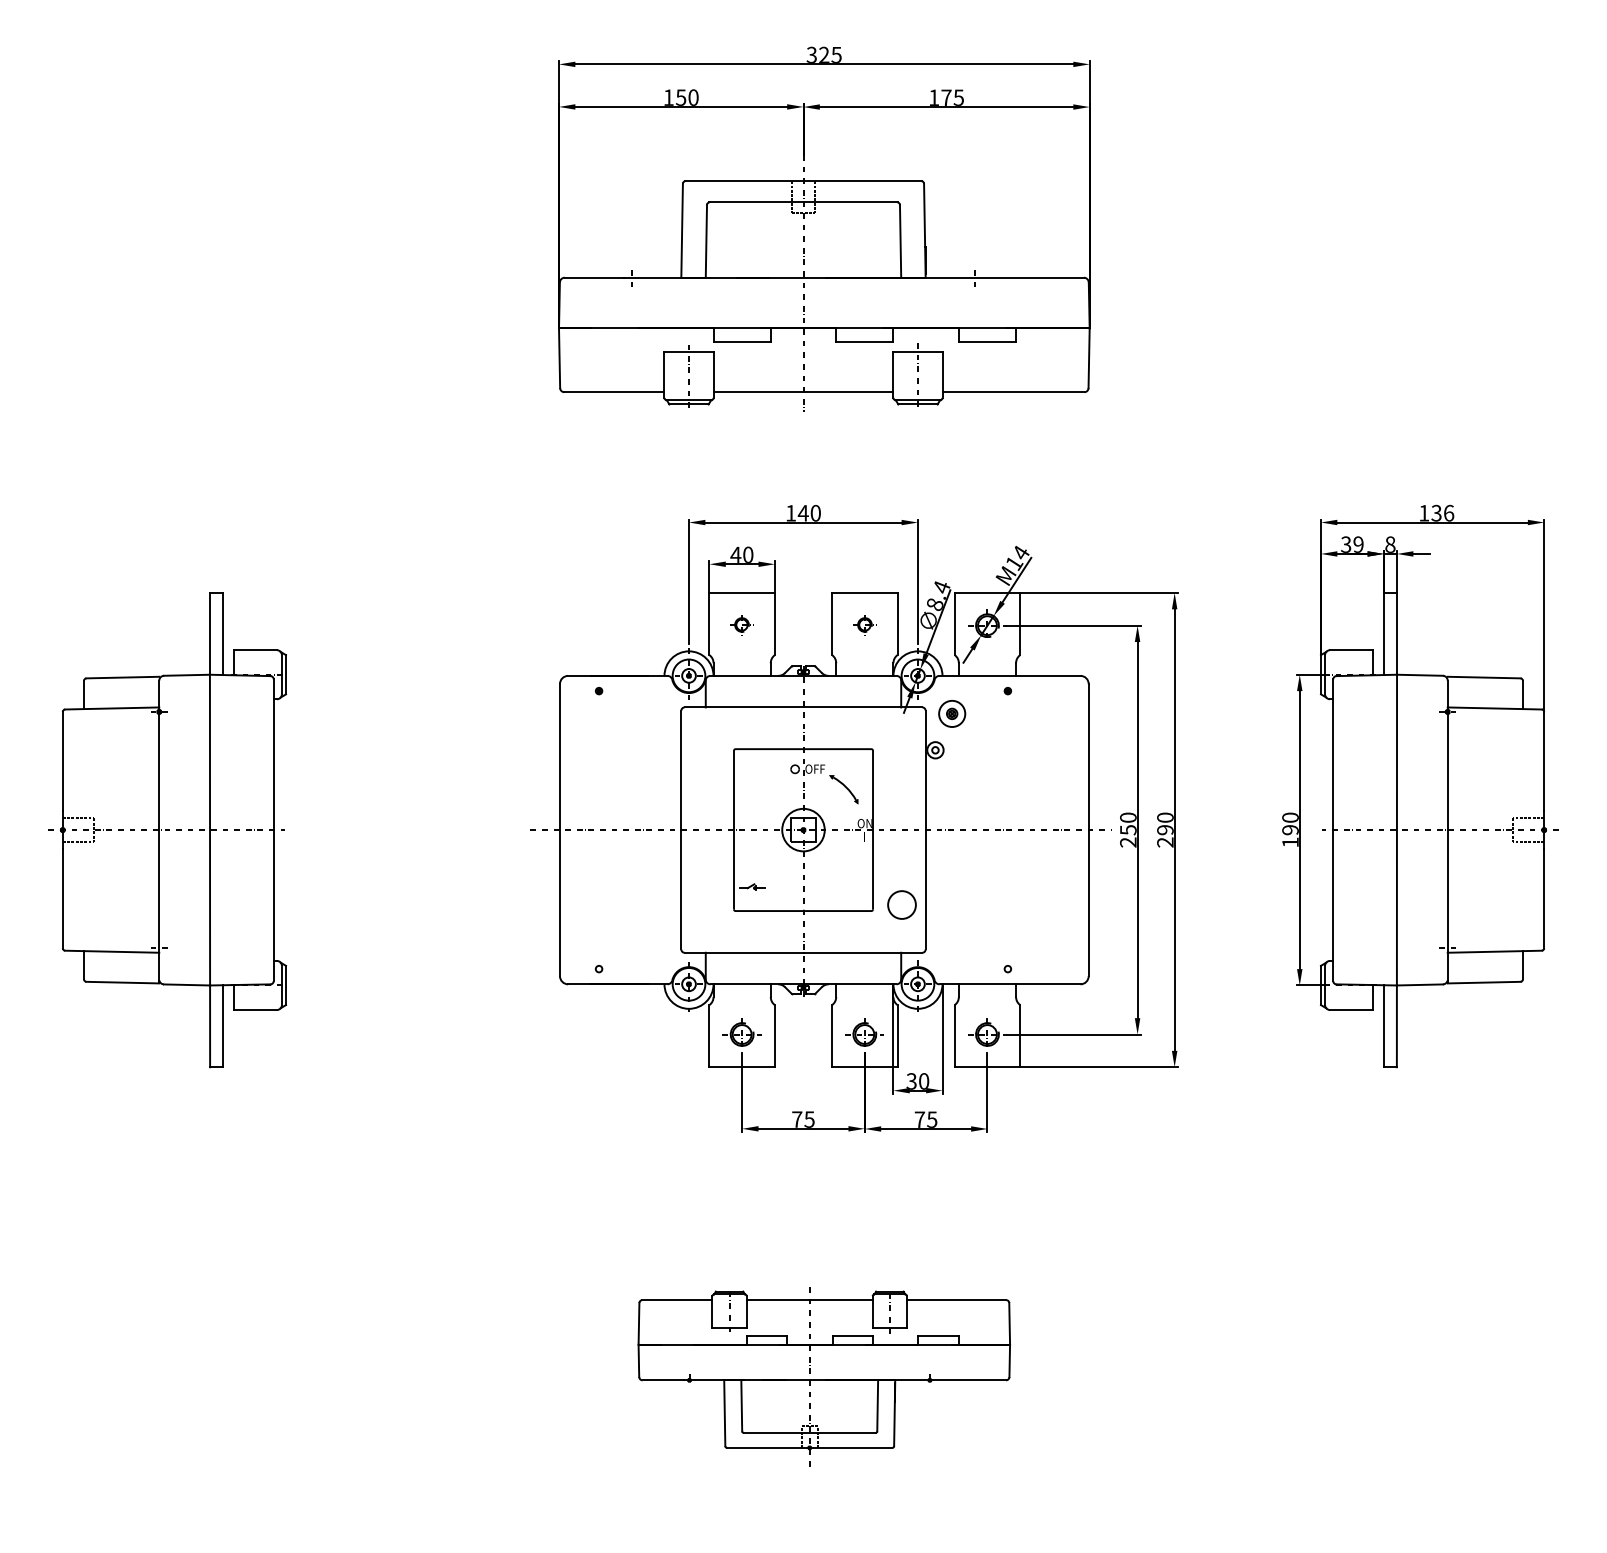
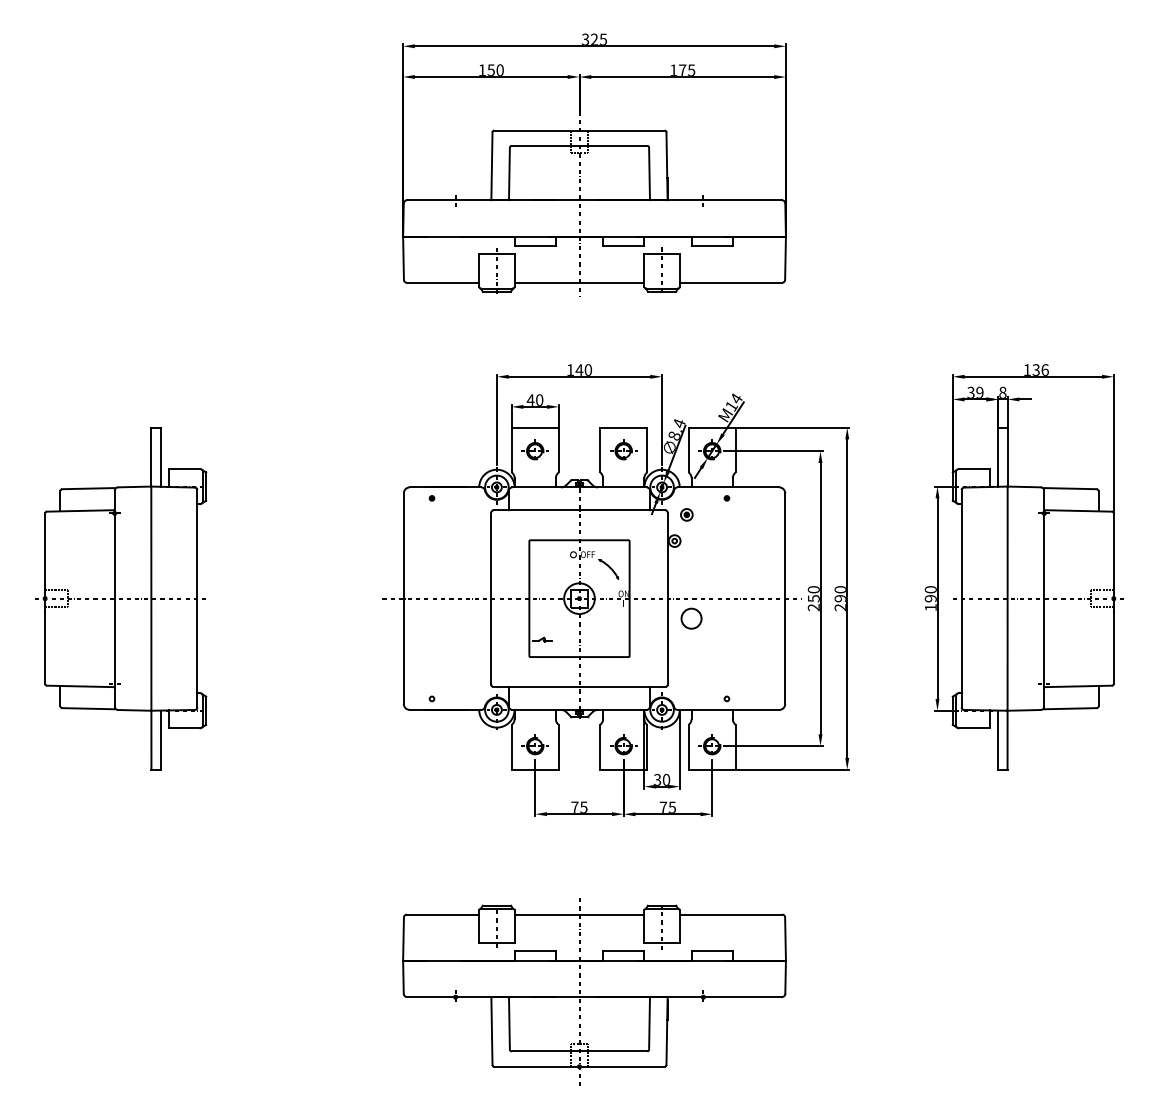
part: (741, 623) -> (534, 449), size x1.67
part: (864, 623) -> (623, 449), size x1.67
part: (951, 713) -> (686, 514), size x0.62
circle: (901, 904) -> (691, 618), moved
part: (824, 1374) -> (594, 991), size x1.43

